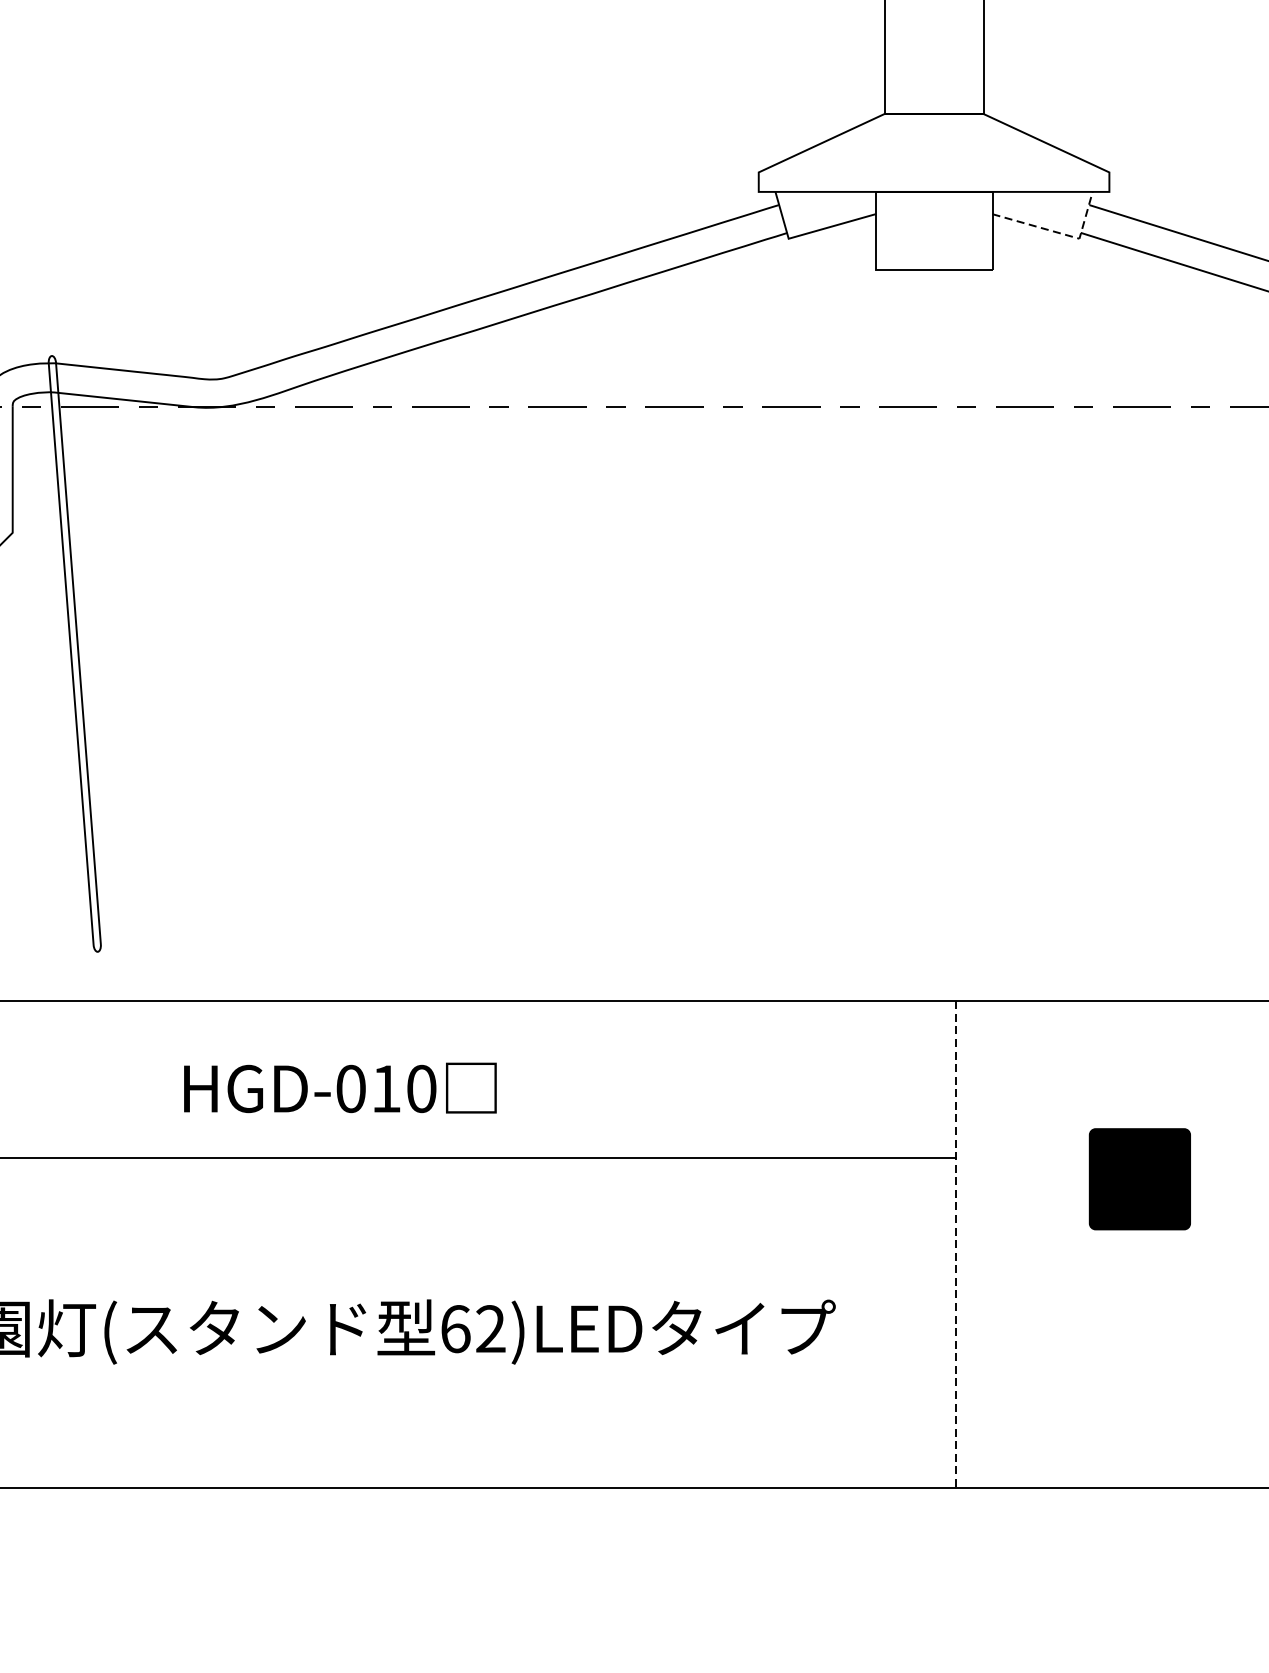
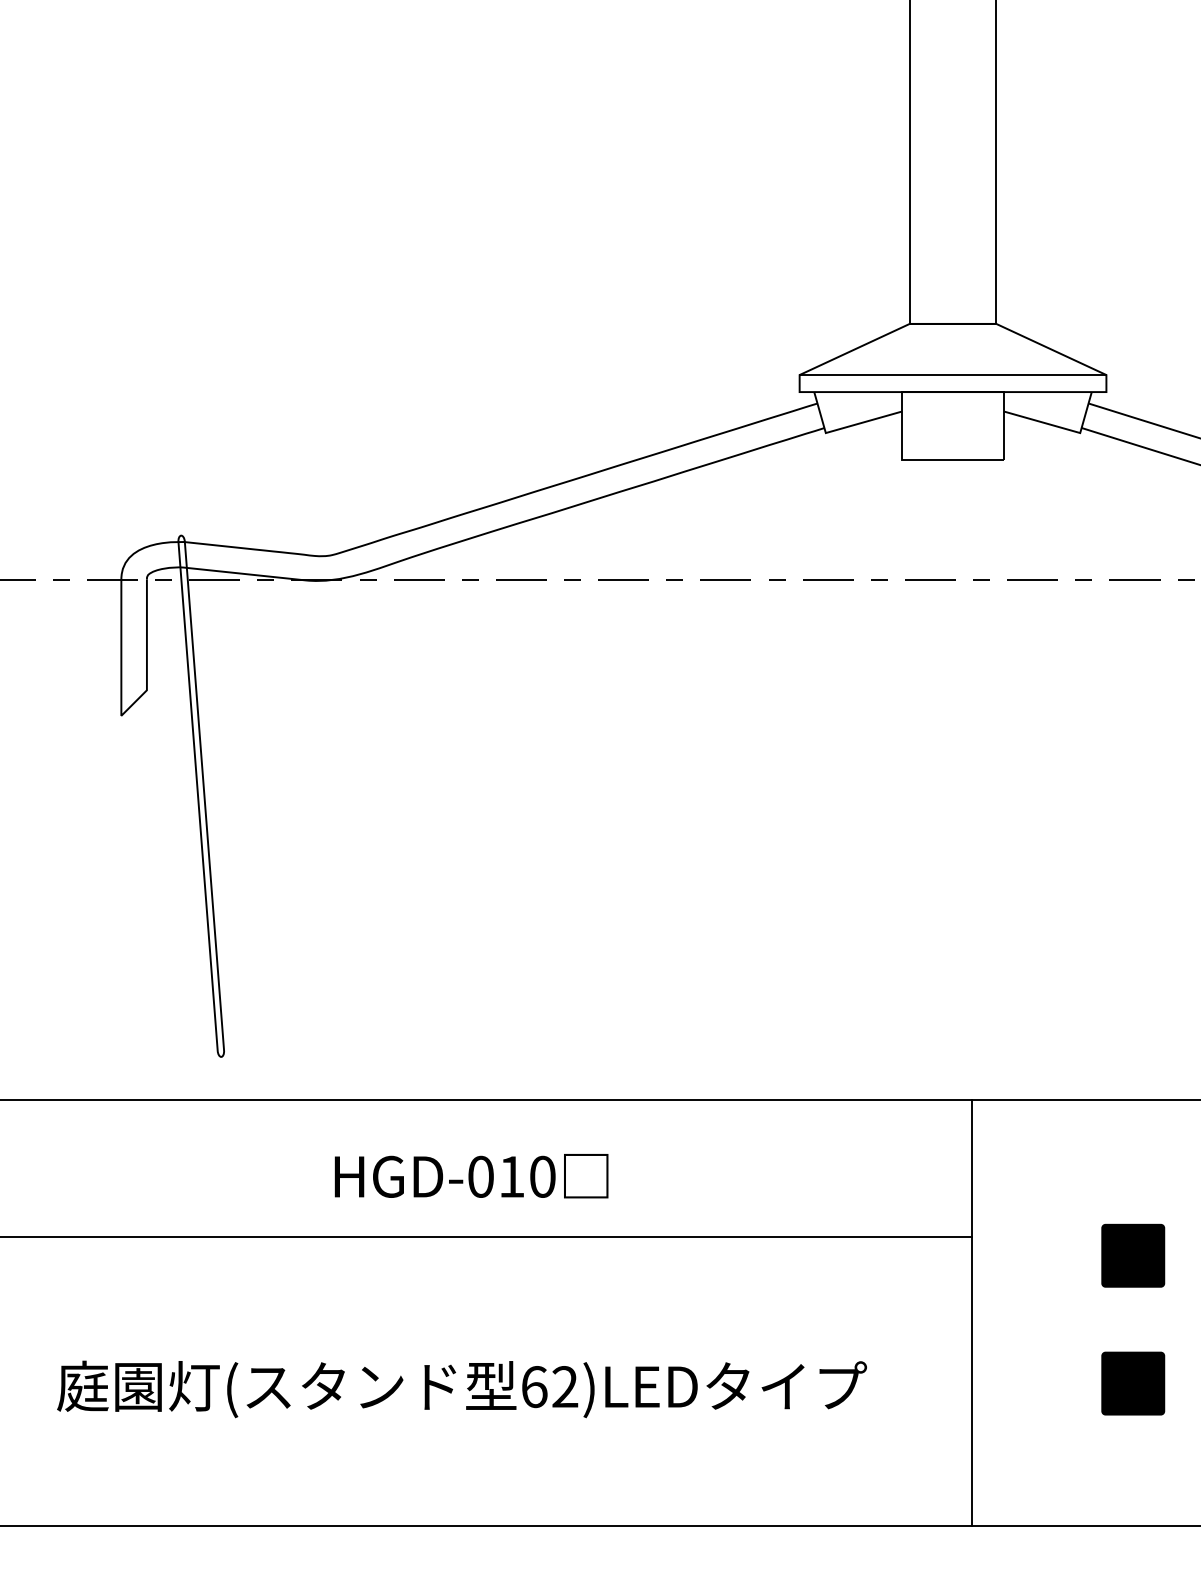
line: (933, 172) -> (952, 375), added
line: (1060, 233) -> (1063, 428), dashed -> solid
part: (340, 1088) -> (471, 1176), moved
part: (1140, 1178) -> (1133, 1255), size x0.71
line: (955, 1243) -> (971, 1312), dashed -> solid
part: (1140, 1325) -> (1133, 1383), added

